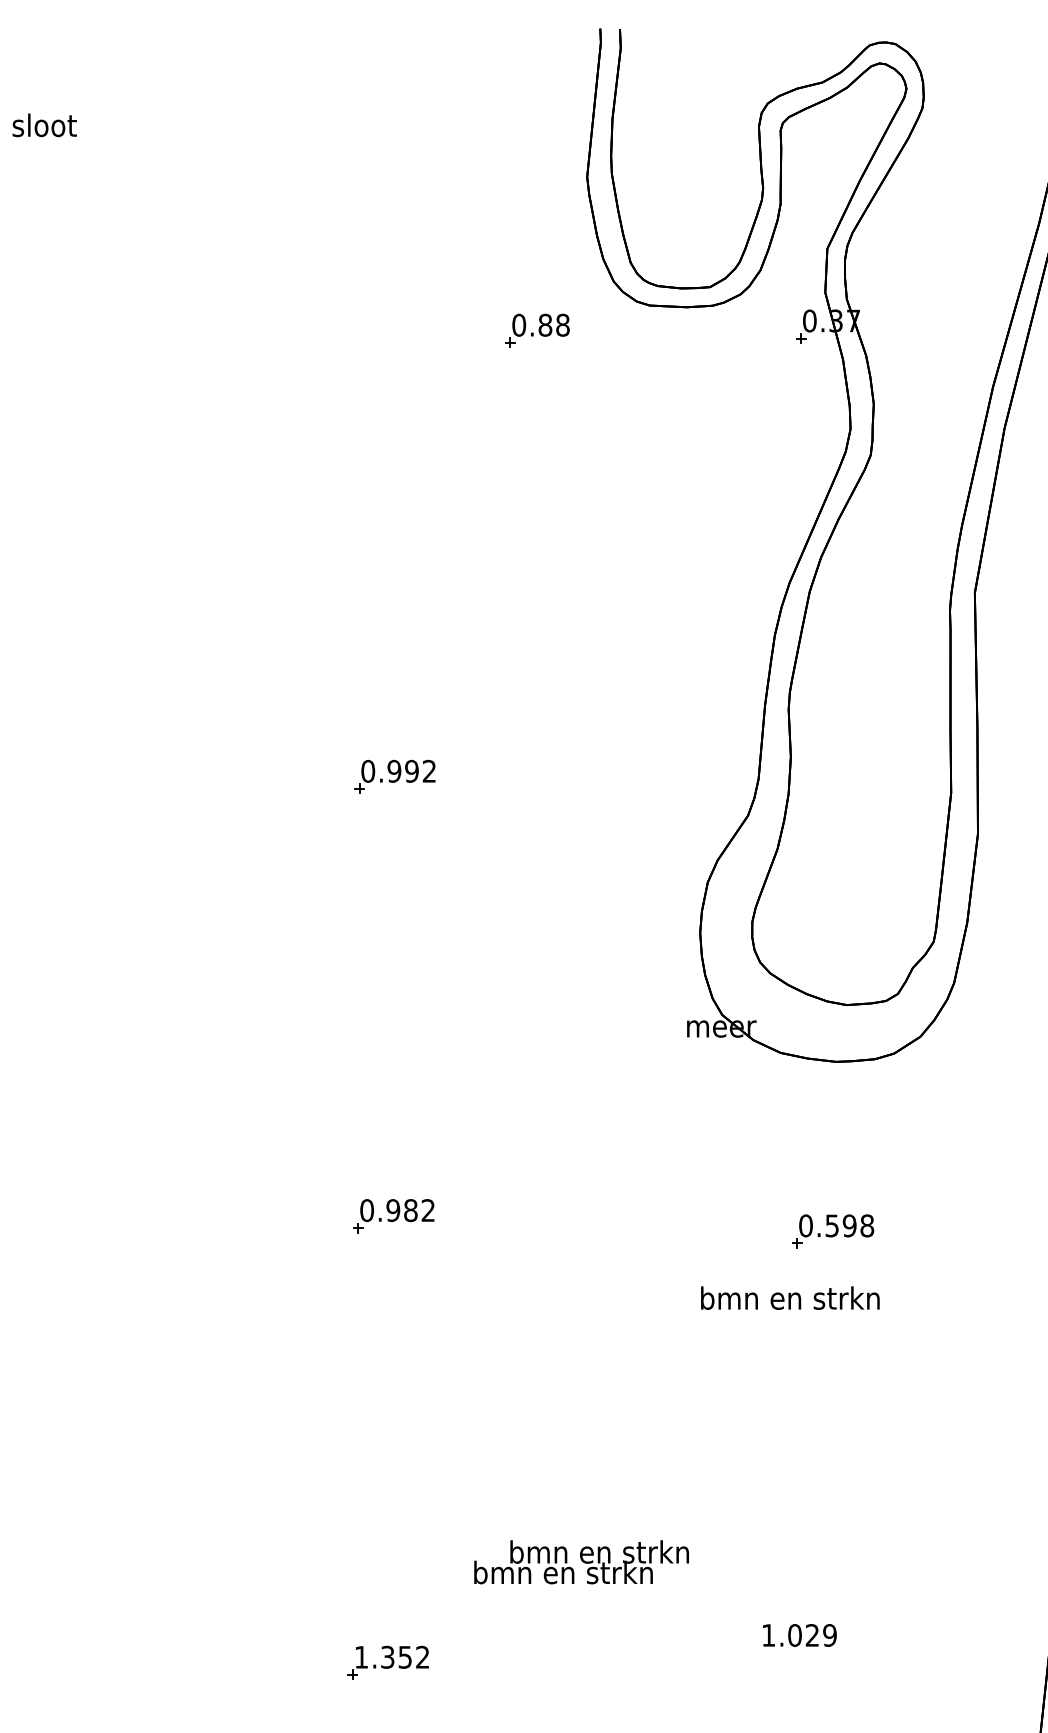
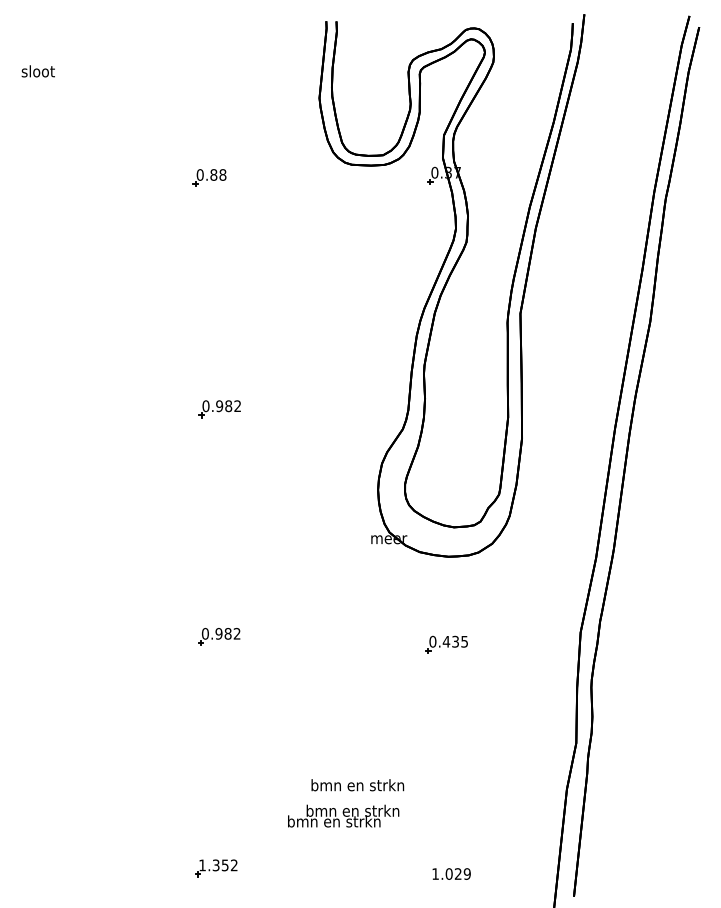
part: (537, 330) -> (209, 177), moved
text: (411, 771) -> (228, 406), 0.992 -> 0.982
text: (849, 1225) -> (455, 641), 0.598 -> 0.435
text: (789, 1298) -> (357, 785), moved
text: (581, 1561) -> (343, 815), moved
text: (799, 1634) -> (451, 873), moved

